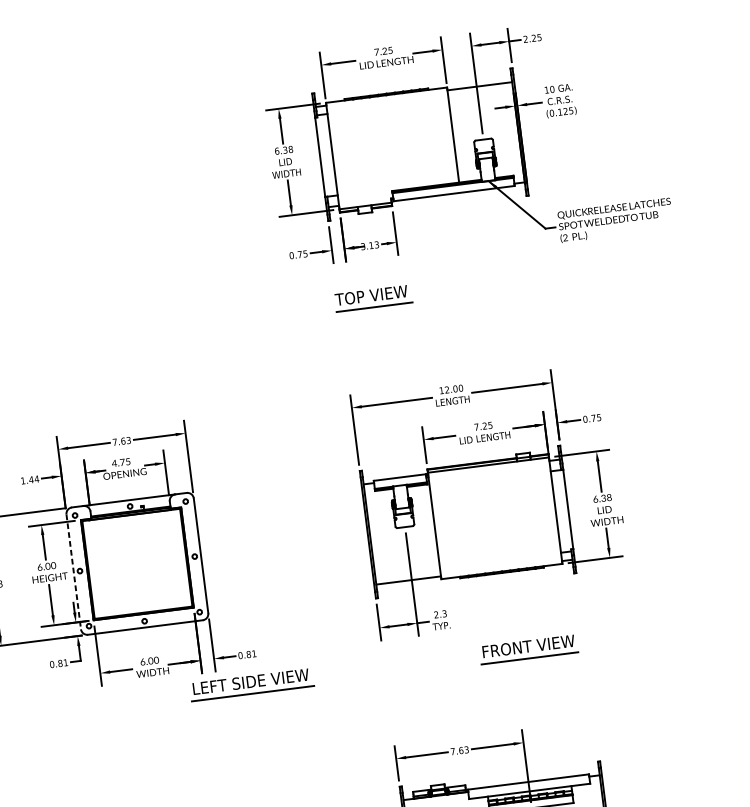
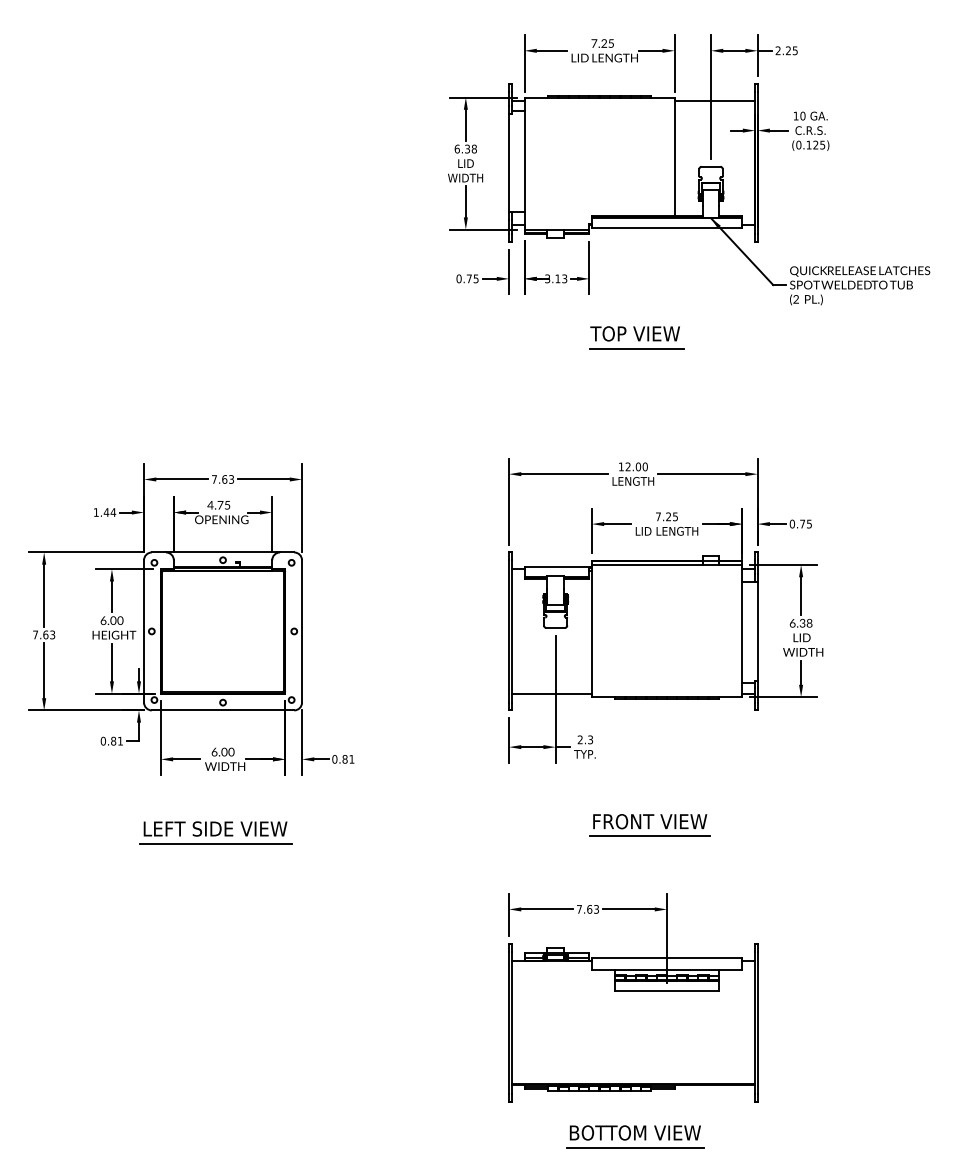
part: (372, 298) -> (636, 337), moved
line: (74, 571) -> (144, 631), dashed -> solid
part: (528, 649) -> (649, 825), moved
part: (251, 684) -> (215, 832), moved

